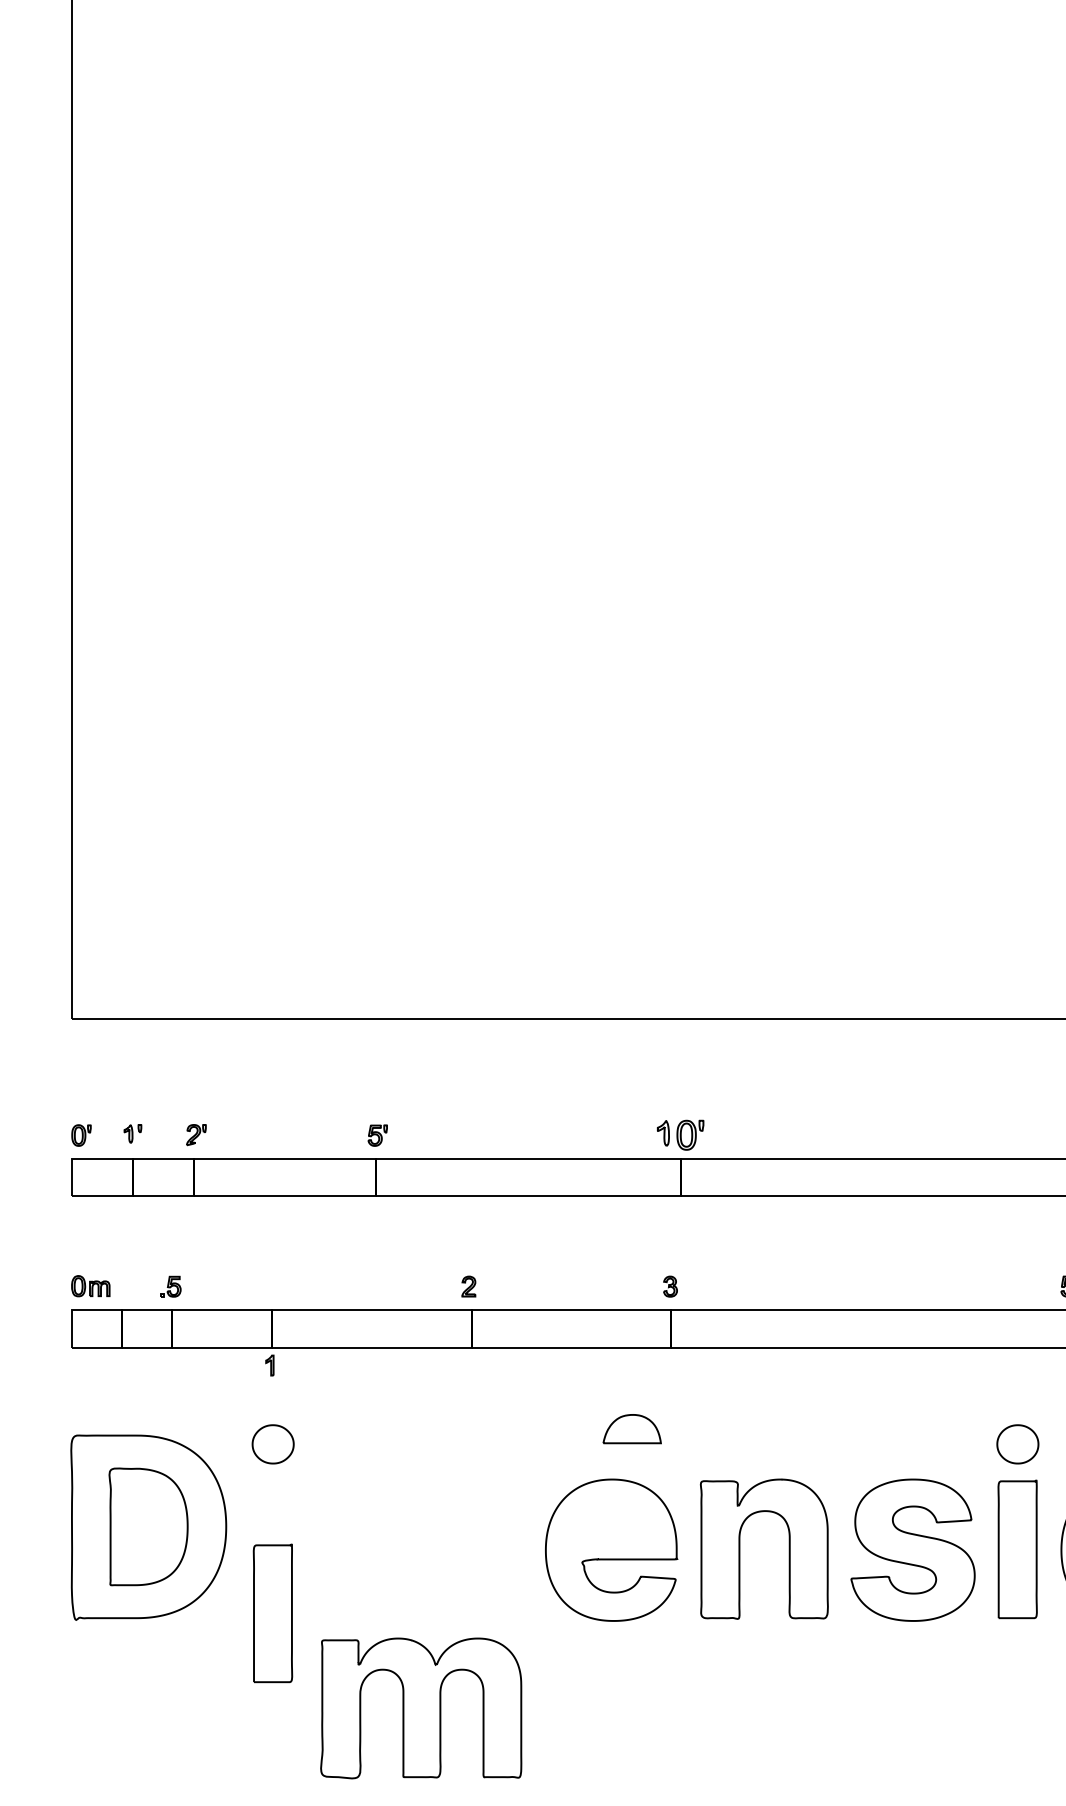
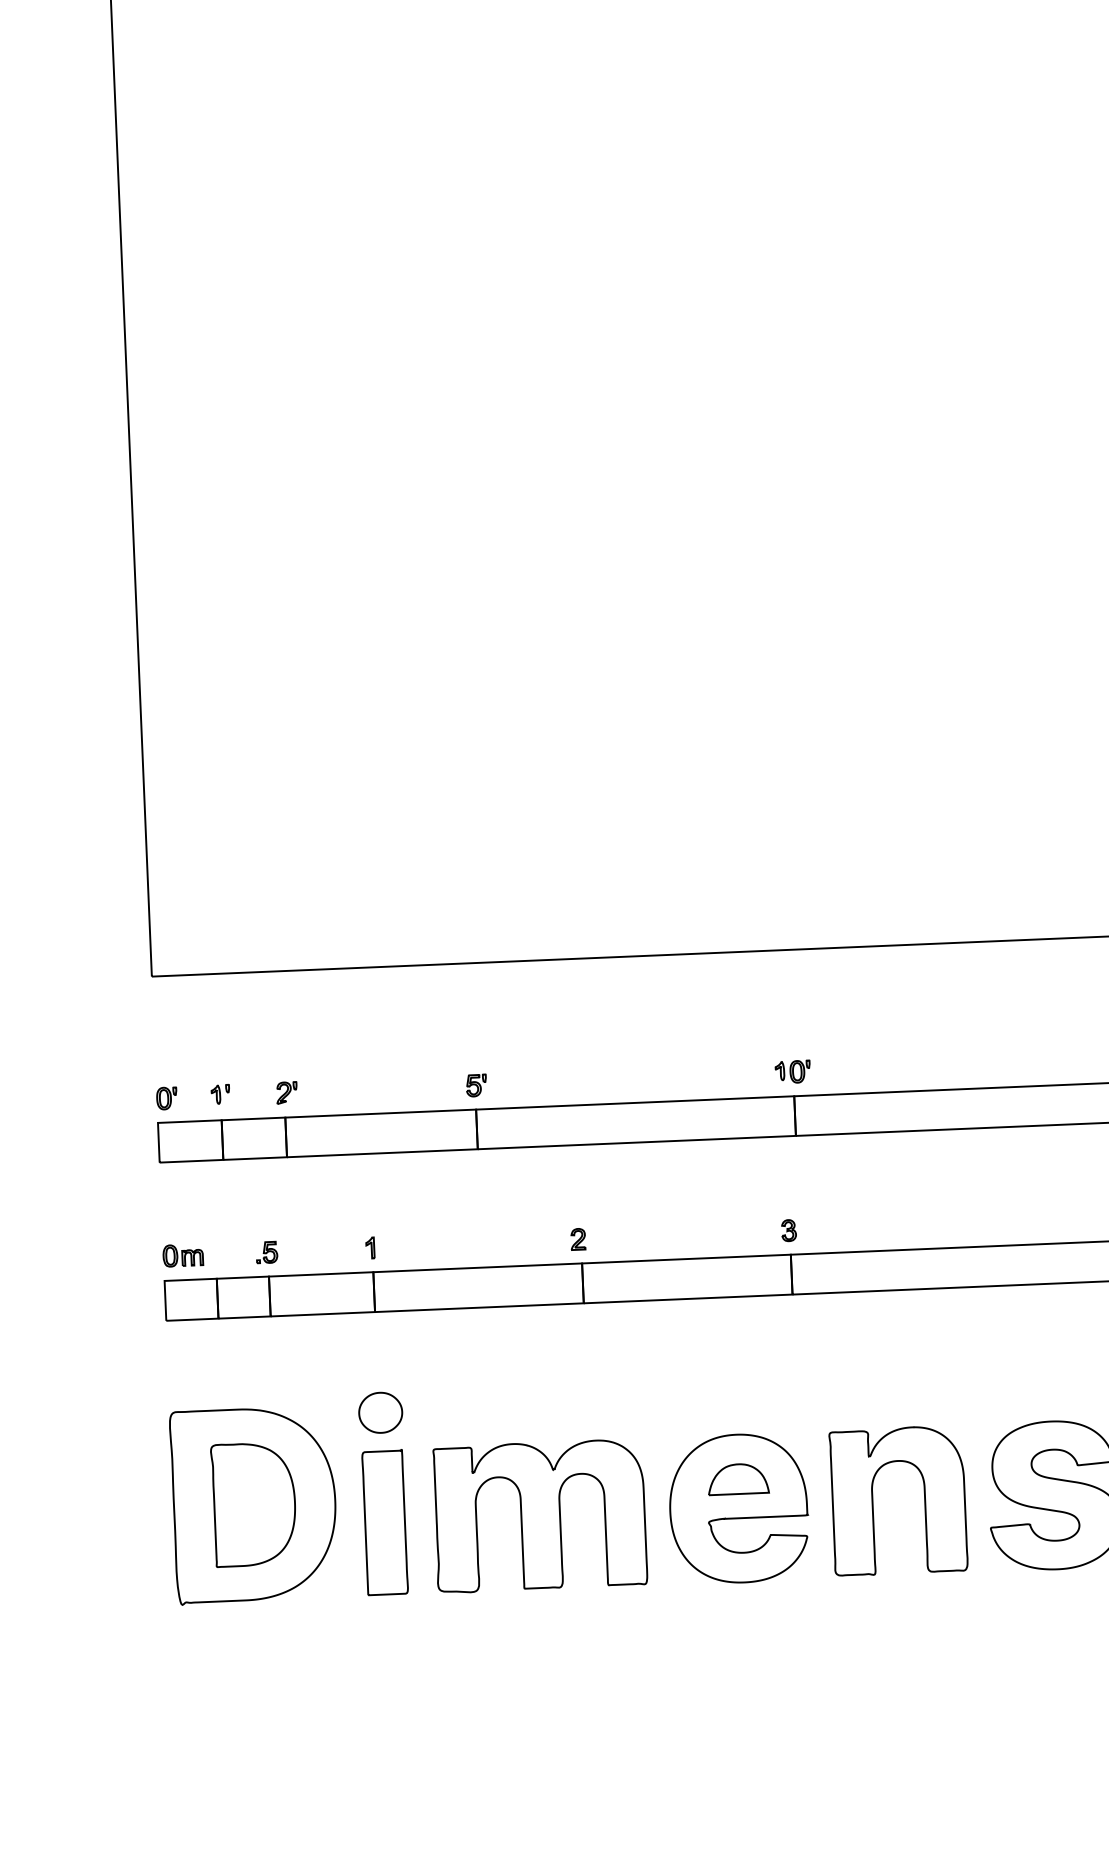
part: (680, 1135) -> (792, 1072), size x0.71
part: (269, 1365) -> (369, 1248), moved
part: (631, 1429) -> (737, 1479), moved
part: (272, 1613) -> (384, 1522), moved
part: (421, 1708) -> (540, 1516), moved

